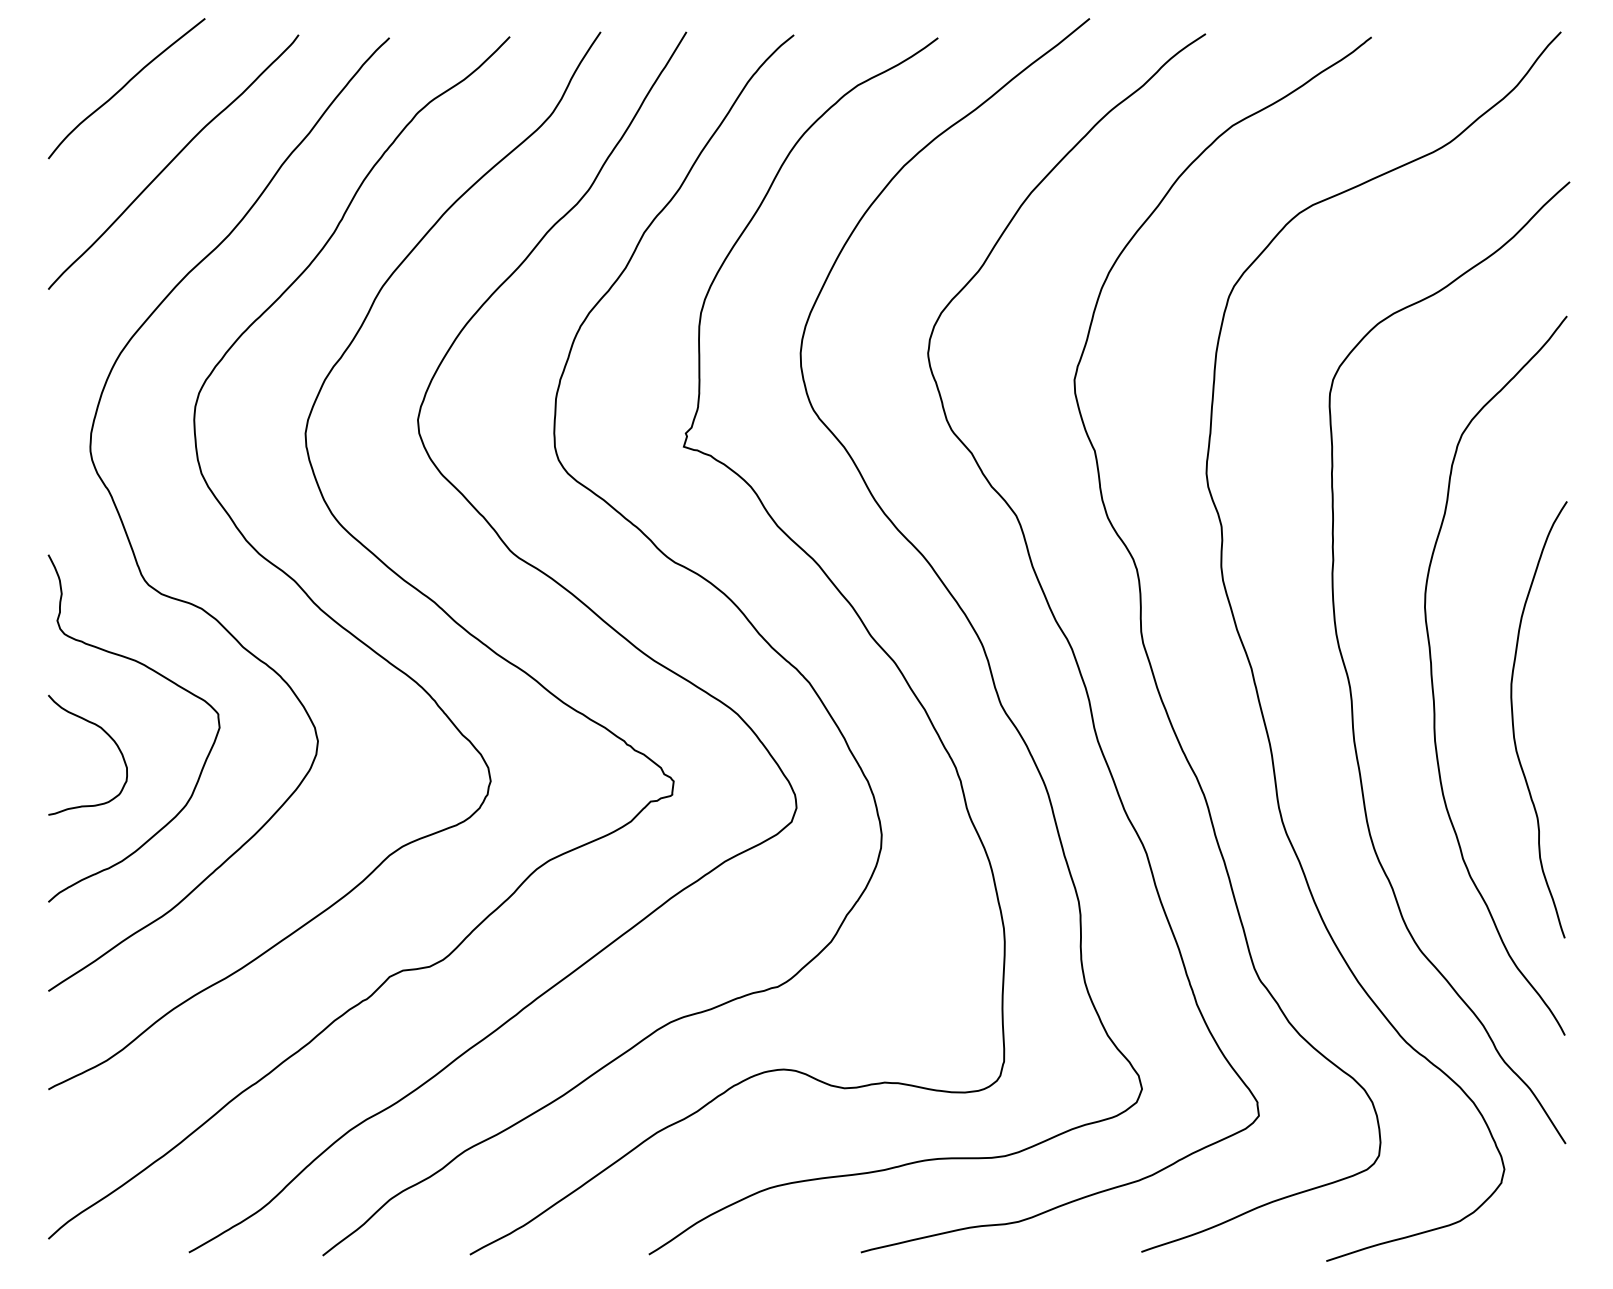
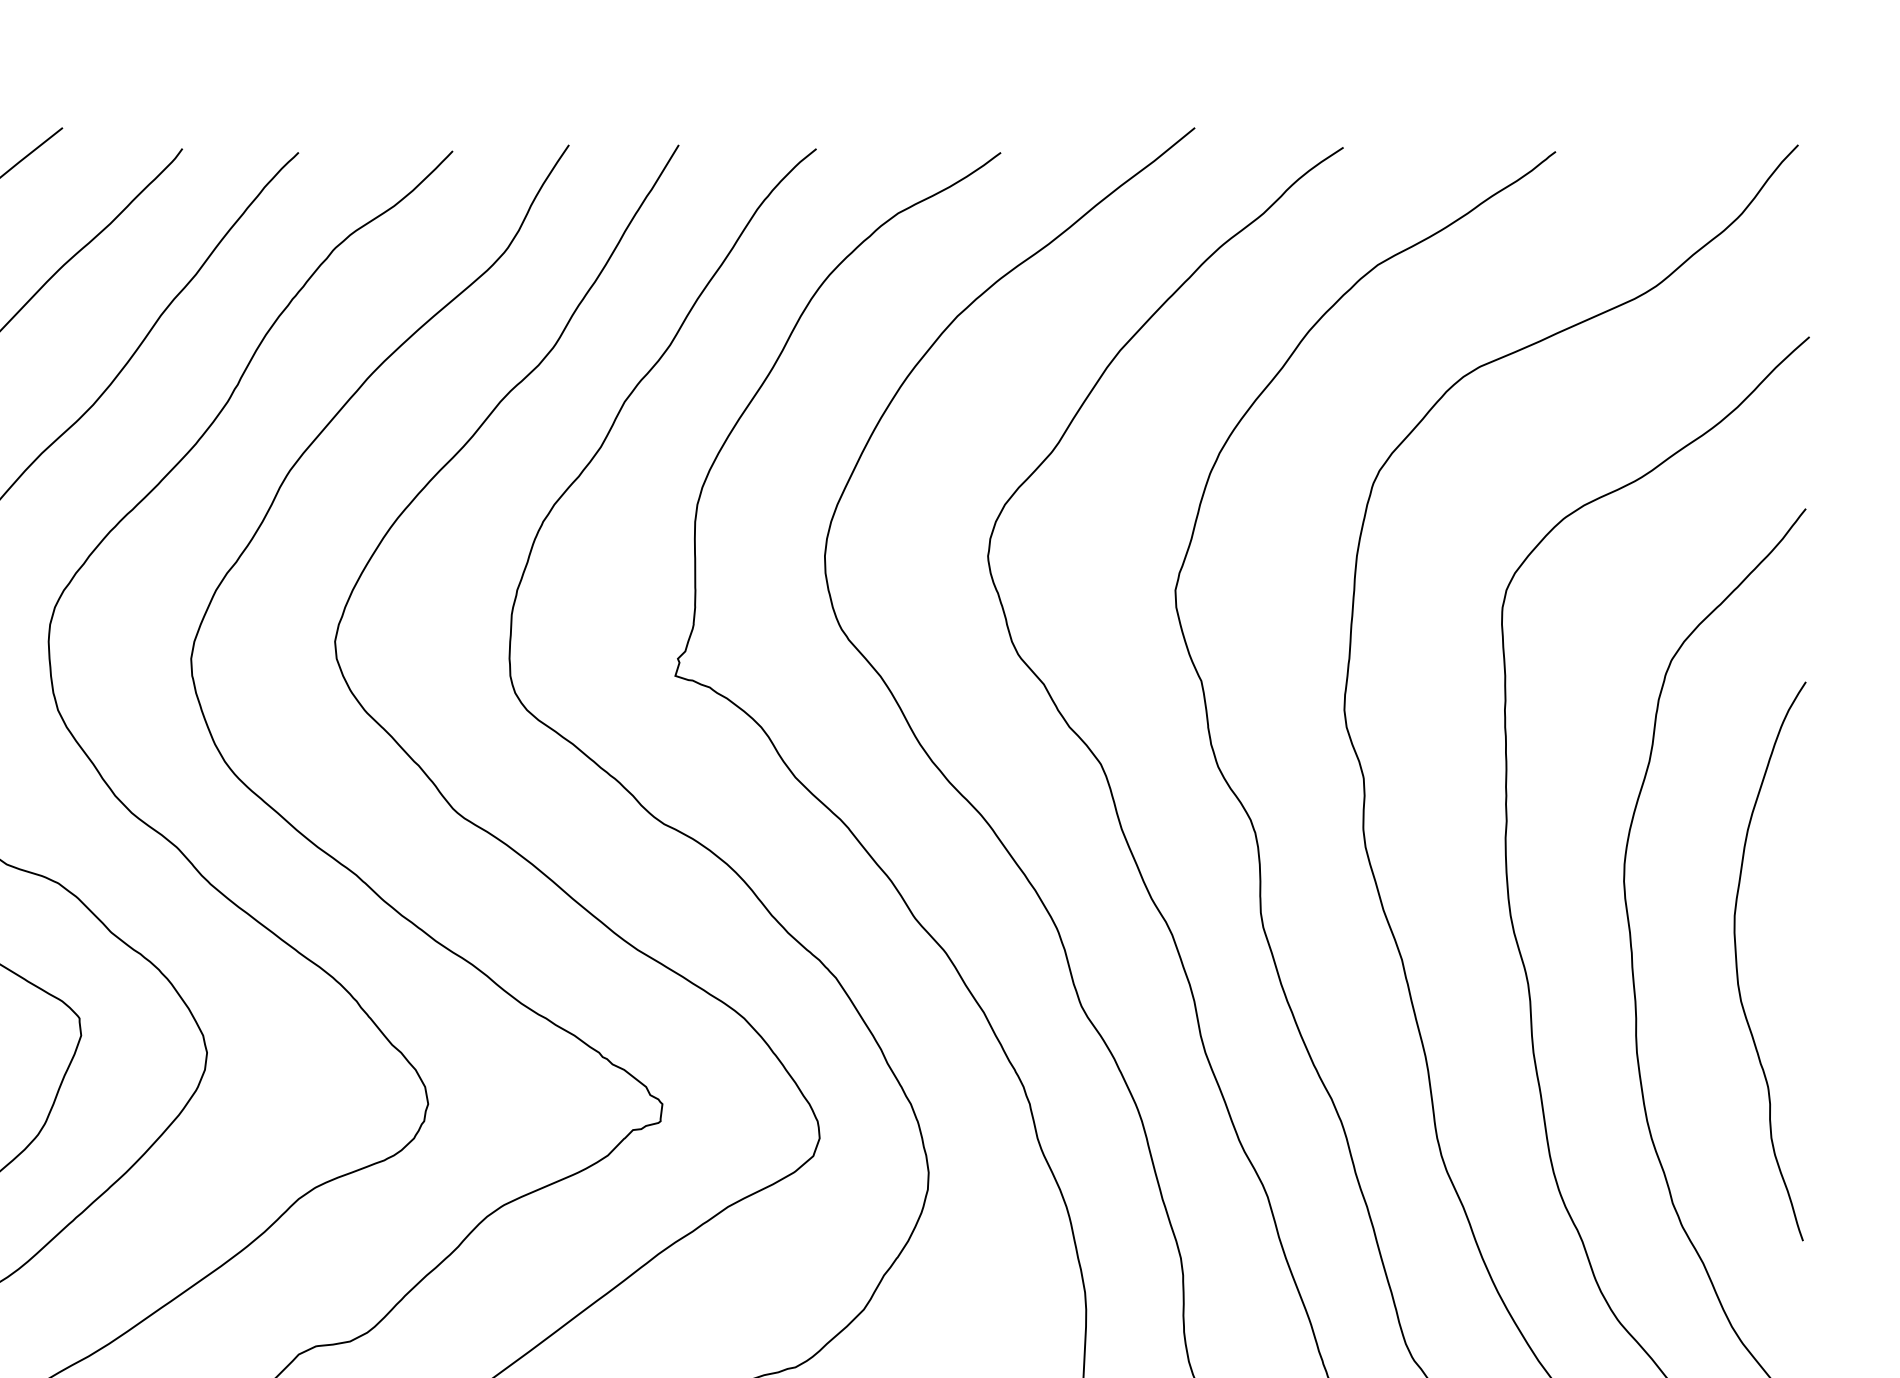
curve: (1513, 719) -> (1737, 961), moved

